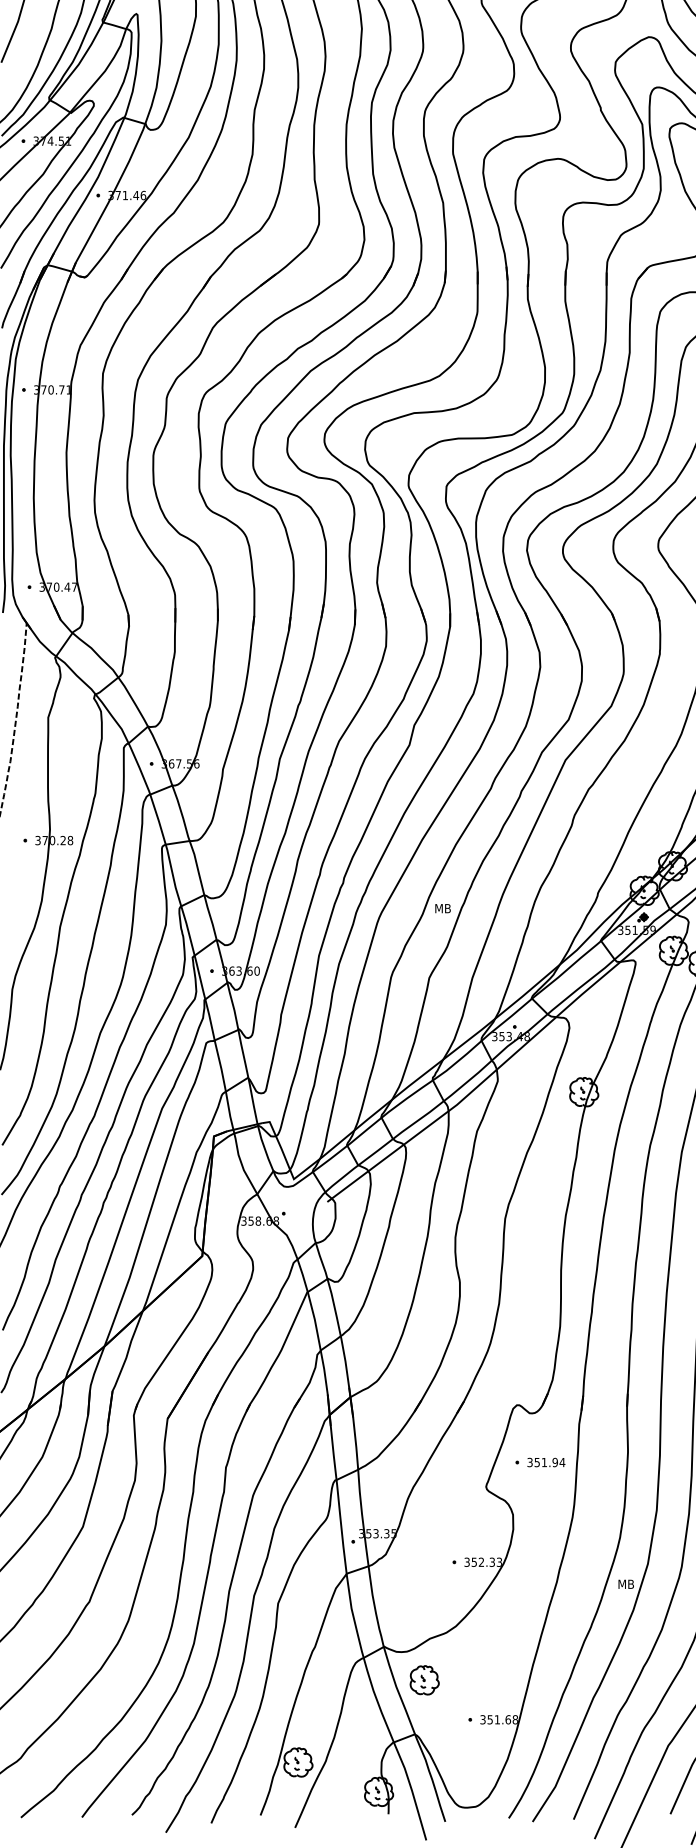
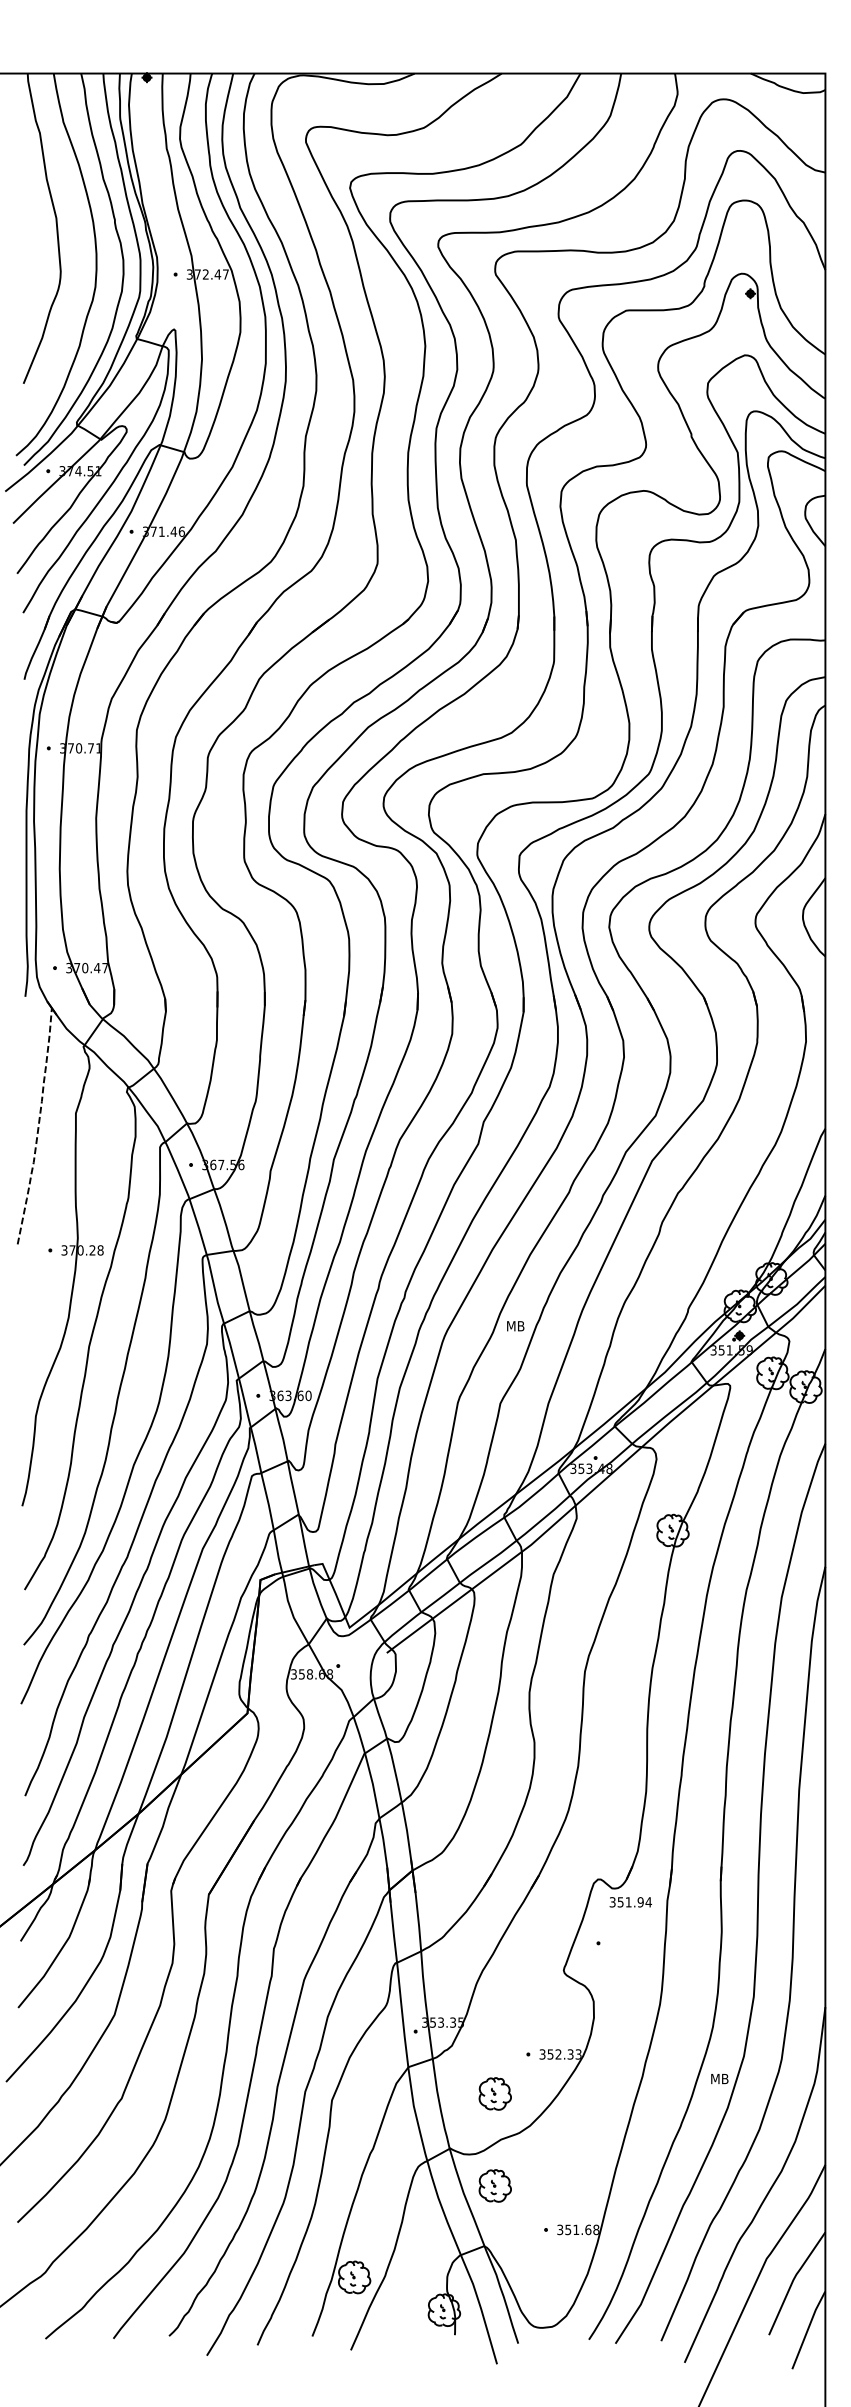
text: (546, 1462) -> (630, 1902), moved
part: (424, 1597) -> (494, 2093), added

